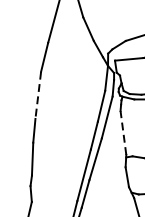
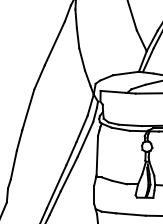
line: (38, 95) -> (28, 110), dashed -> solid
line: (123, 132) -> (97, 155), dashed -> solid

